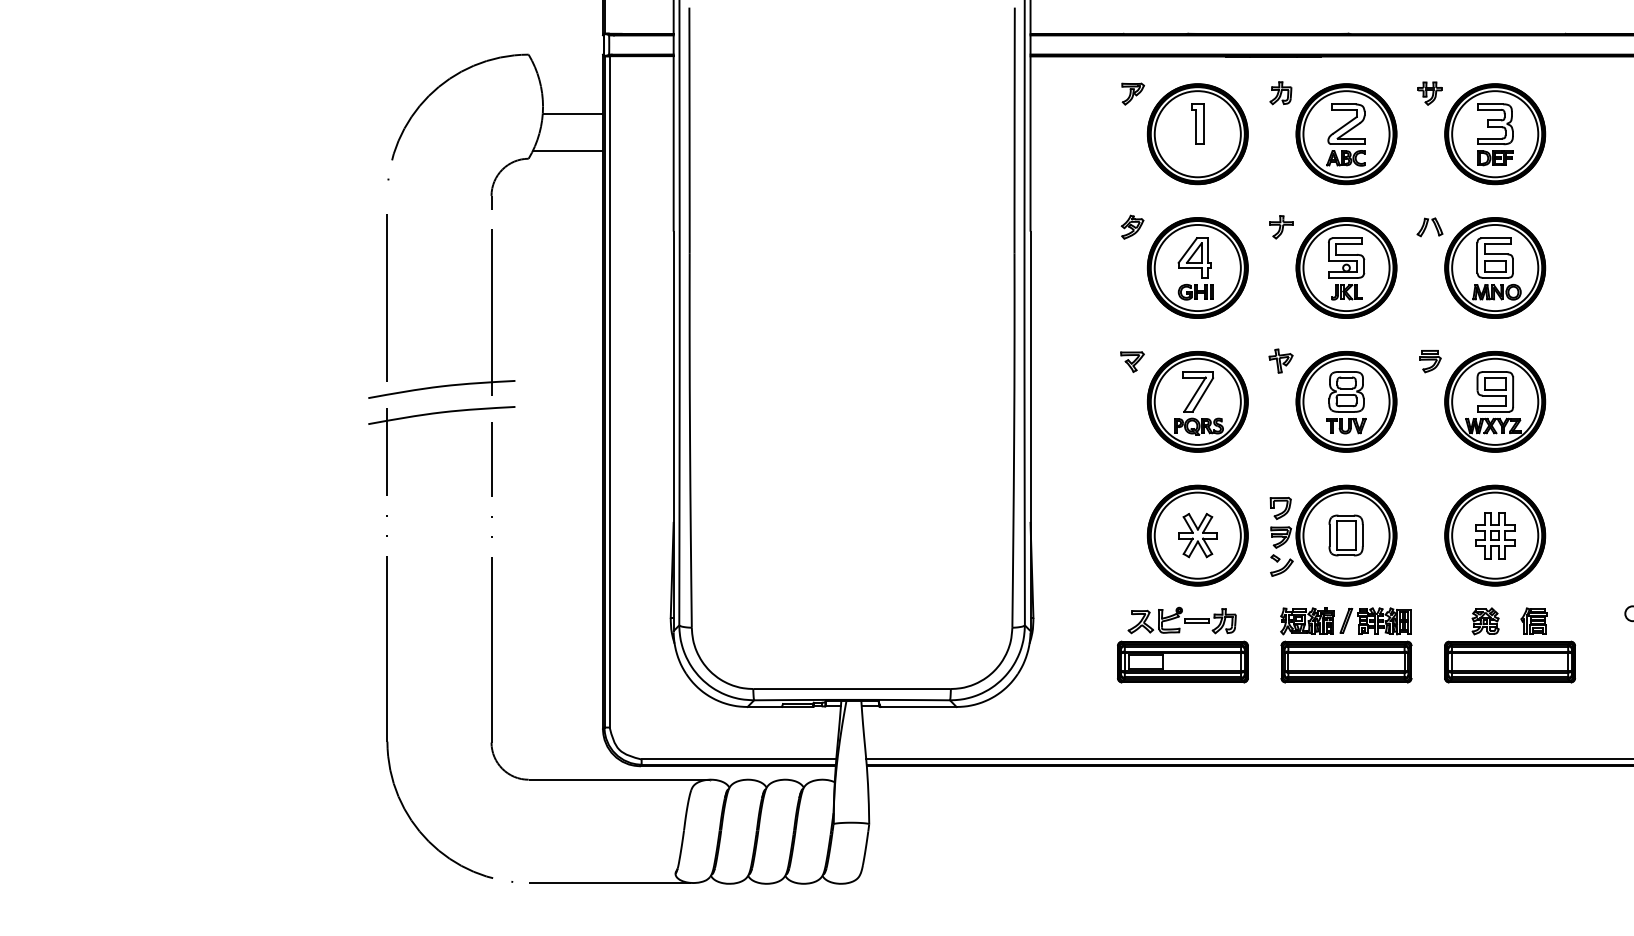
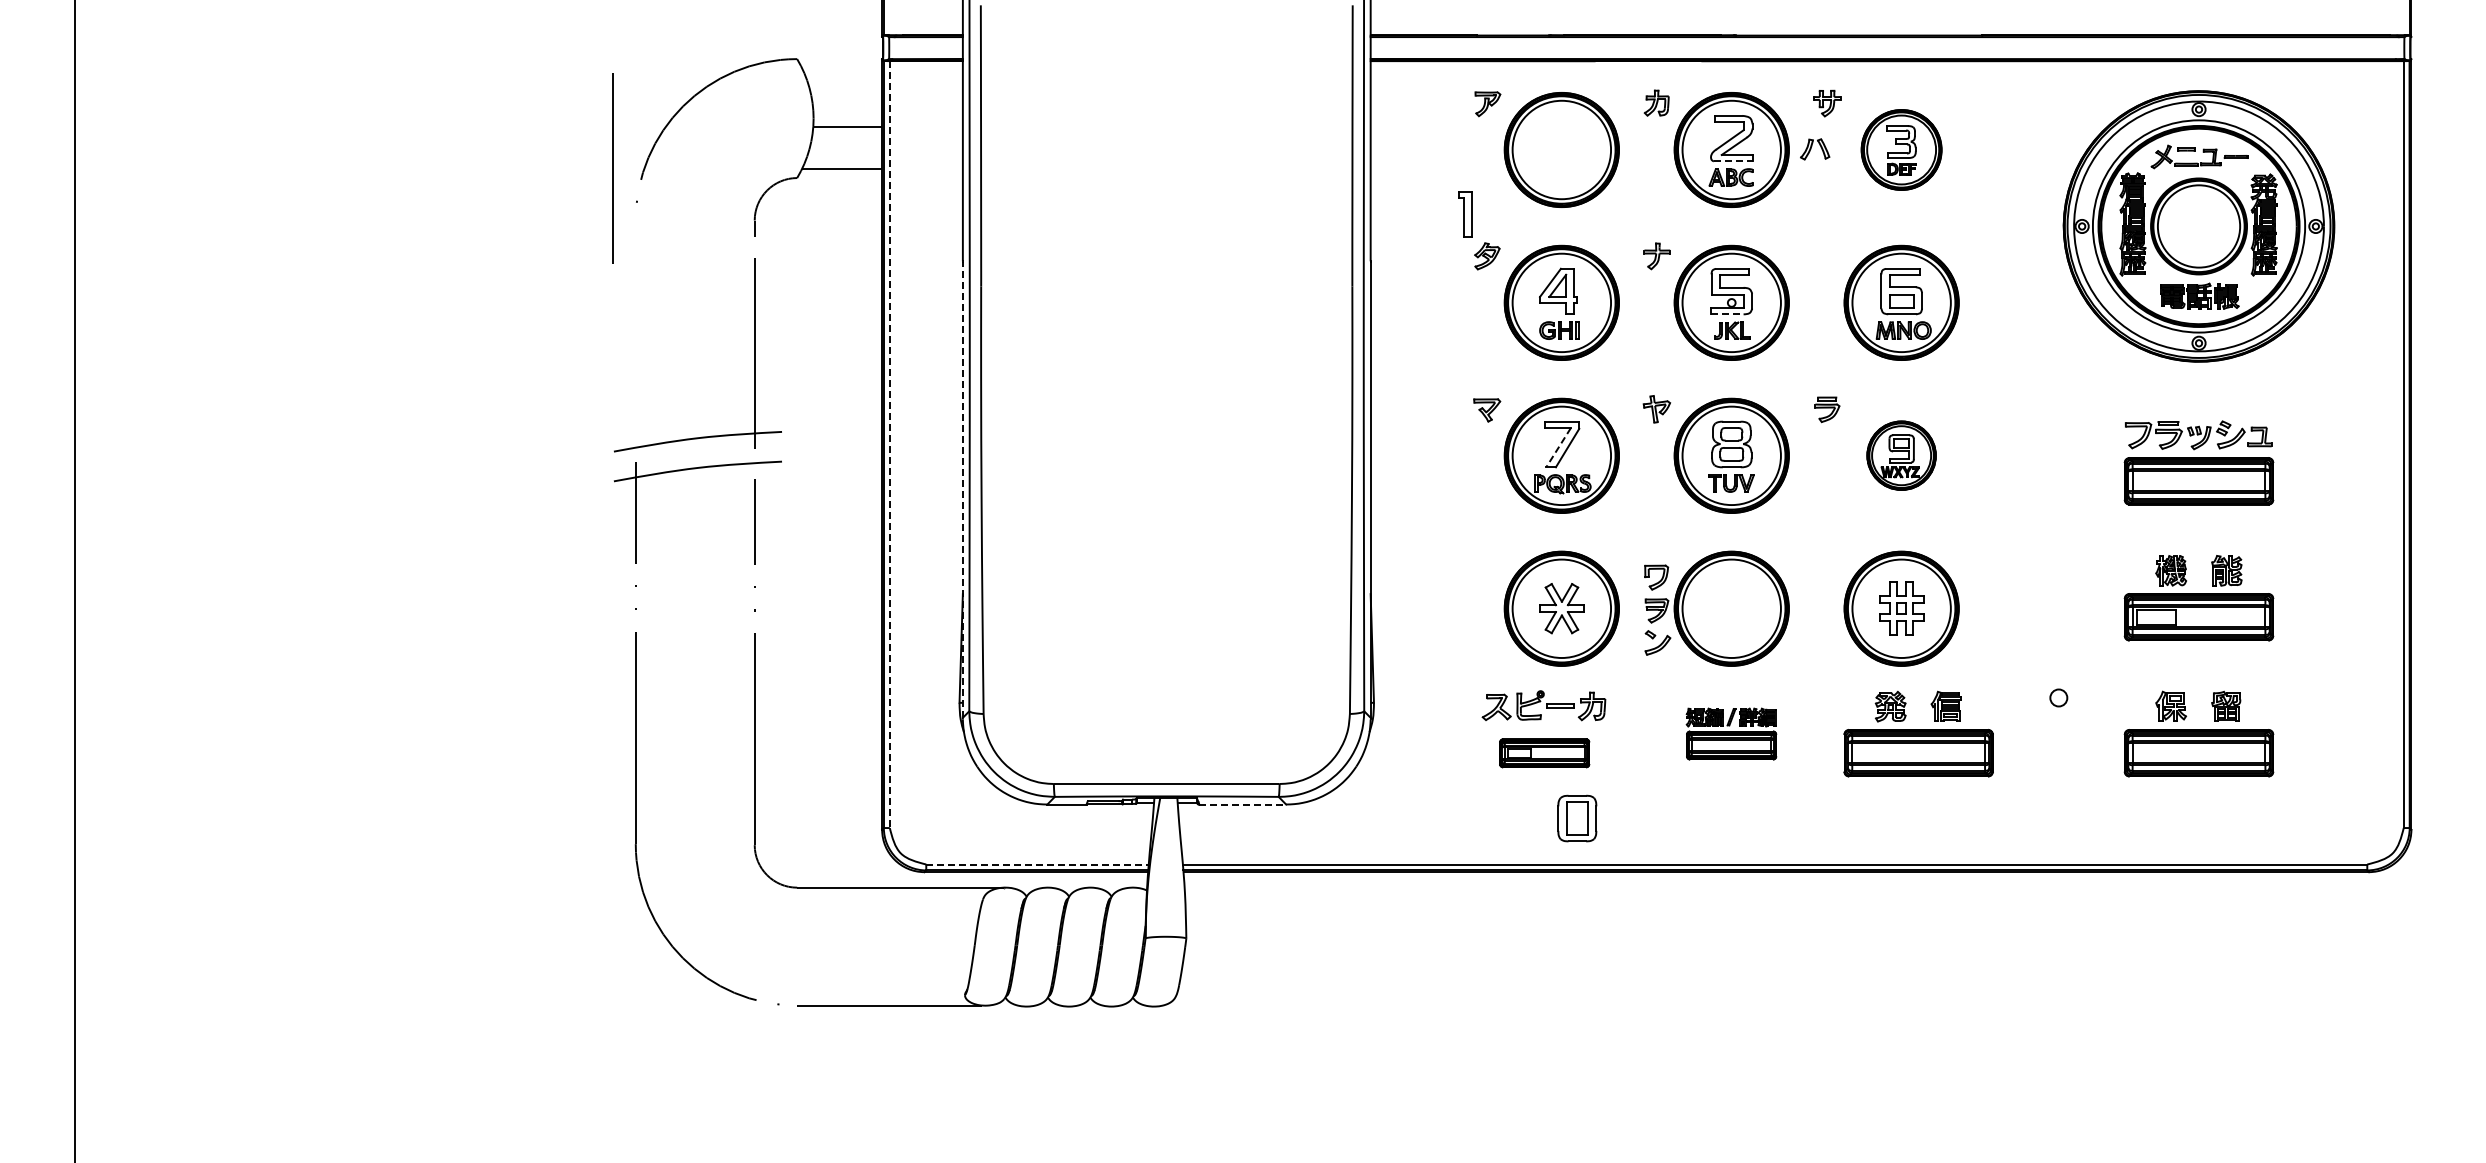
part: (1197, 124) -> (1465, 214), moved
part: (1495, 133) -> (1901, 149), size x0.7
line: (1348, 144) -> (1733, 161), solid -> dashed
part: (1430, 227) -> (1815, 149), moved
line: (1342, 278) -> (1727, 314), solid -> dashed
line: (387, 298) -> (612, 168), moved
line: (609, 392) -> (889, 445), solid -> dashed
line: (1194, 395) -> (1558, 448), solid -> dashed
part: (1495, 401) -> (1901, 455), size x0.6
line: (673, 431) -> (962, 489), solid -> dashed
part: (1346, 535) -> (1577, 818), moved
part: (1346, 644) -> (1731, 733), size x0.6
part: (1182, 662) -> (1544, 753), size x0.6
line: (919, 706) -> (1243, 804), solid -> dashed
line: (739, 759) -> (1038, 864), solid -> dashed

